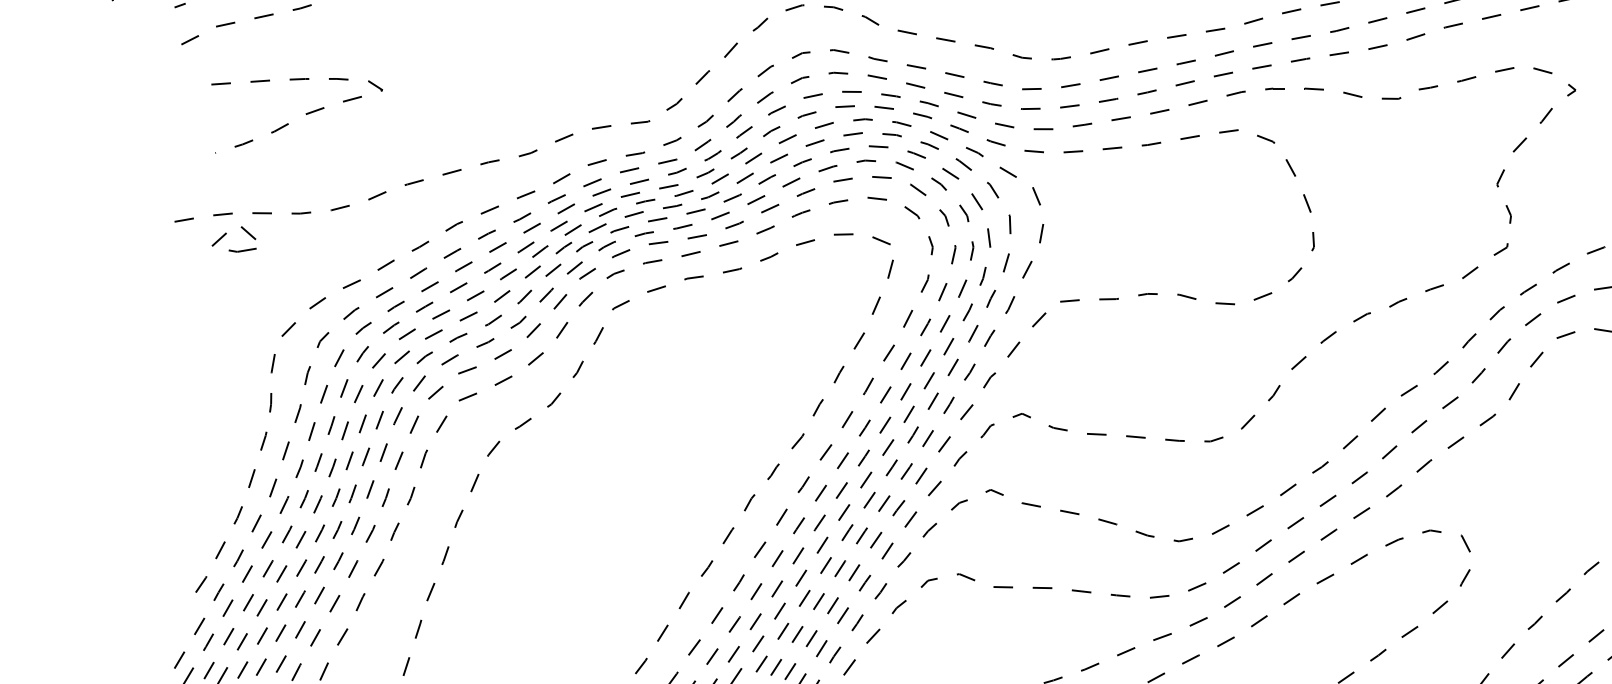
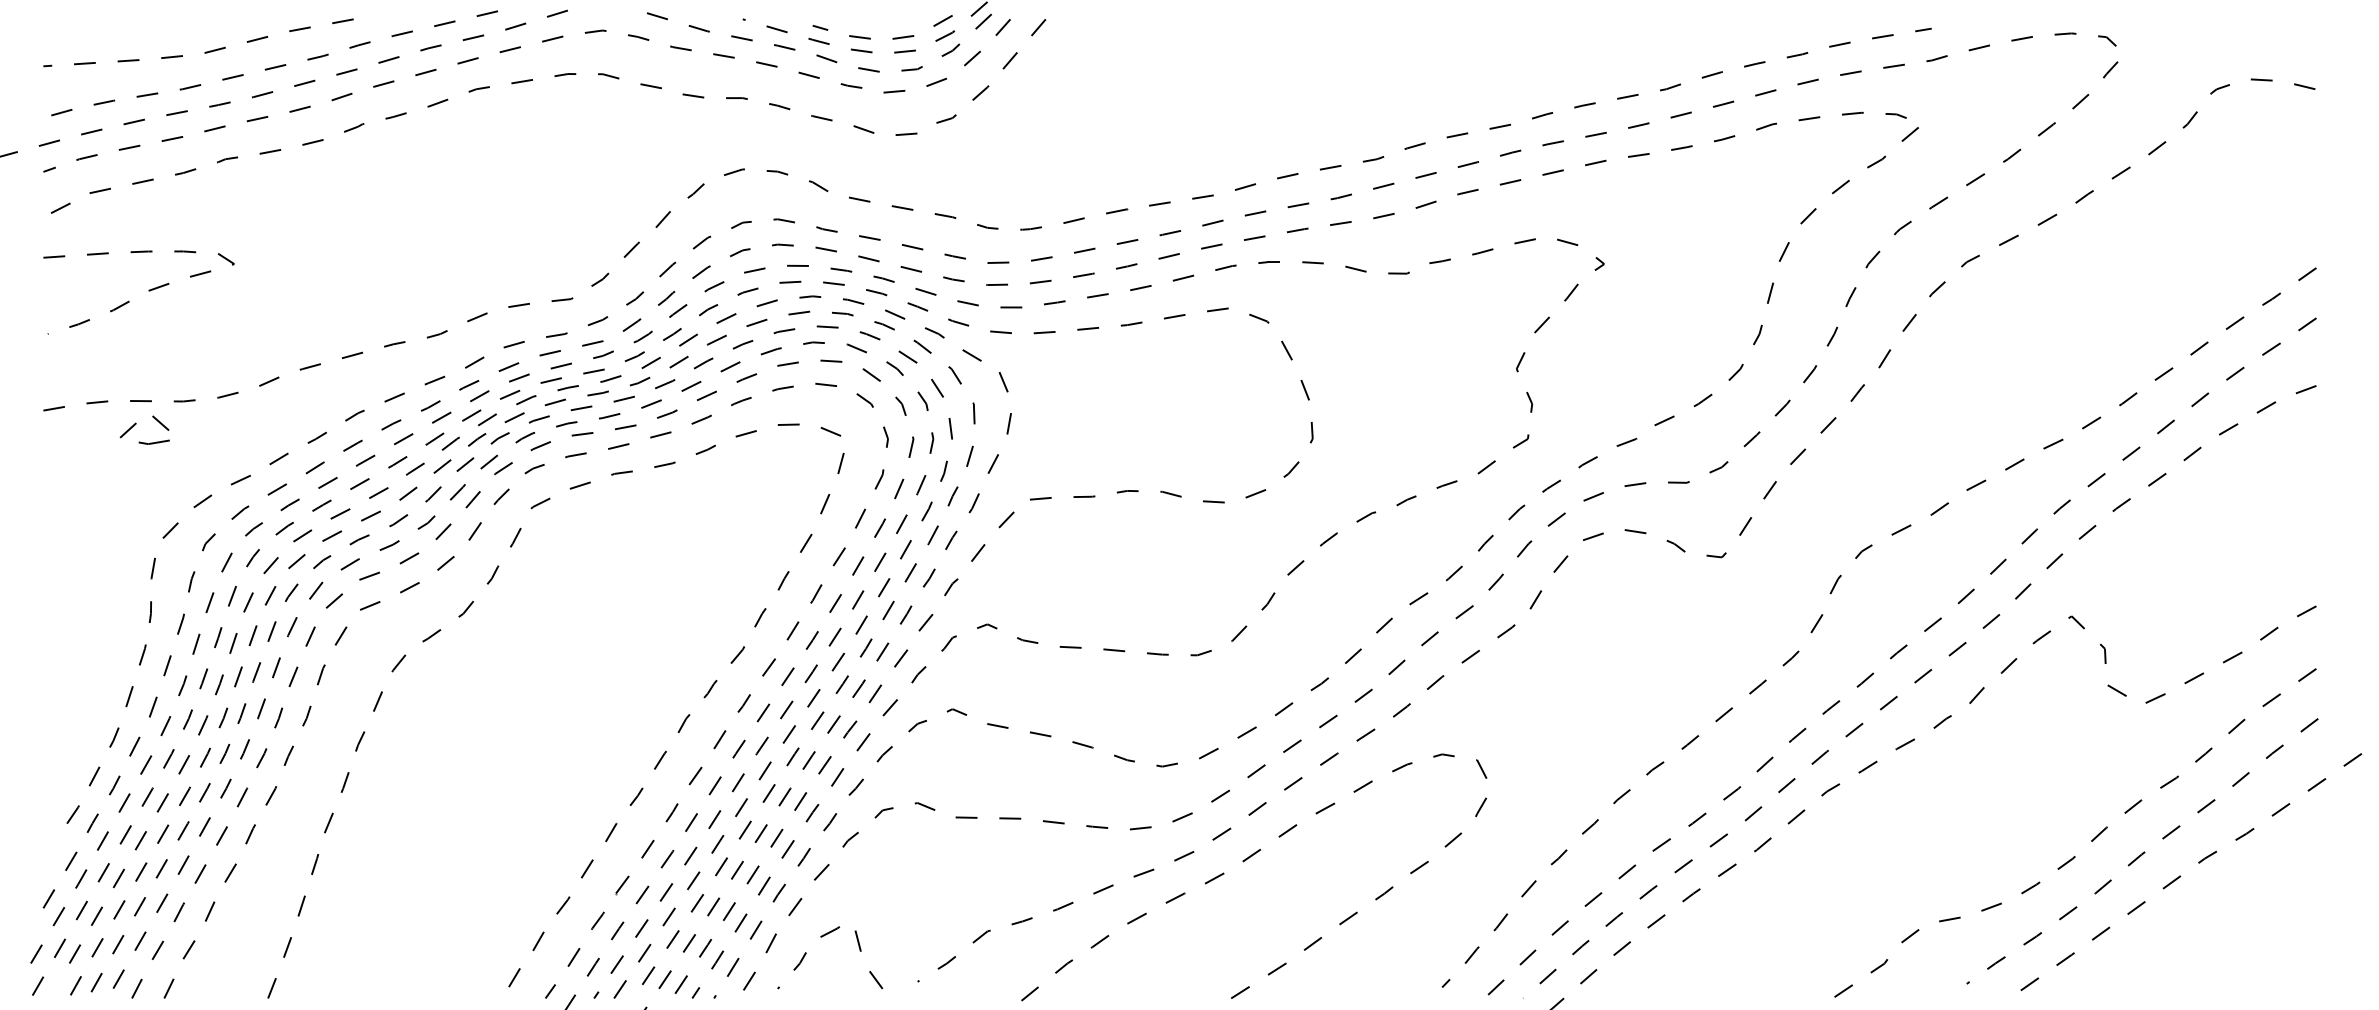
curve: (305, 114) -> (148, 291), moved
part: (226, 234) -> (136, 424), moved

